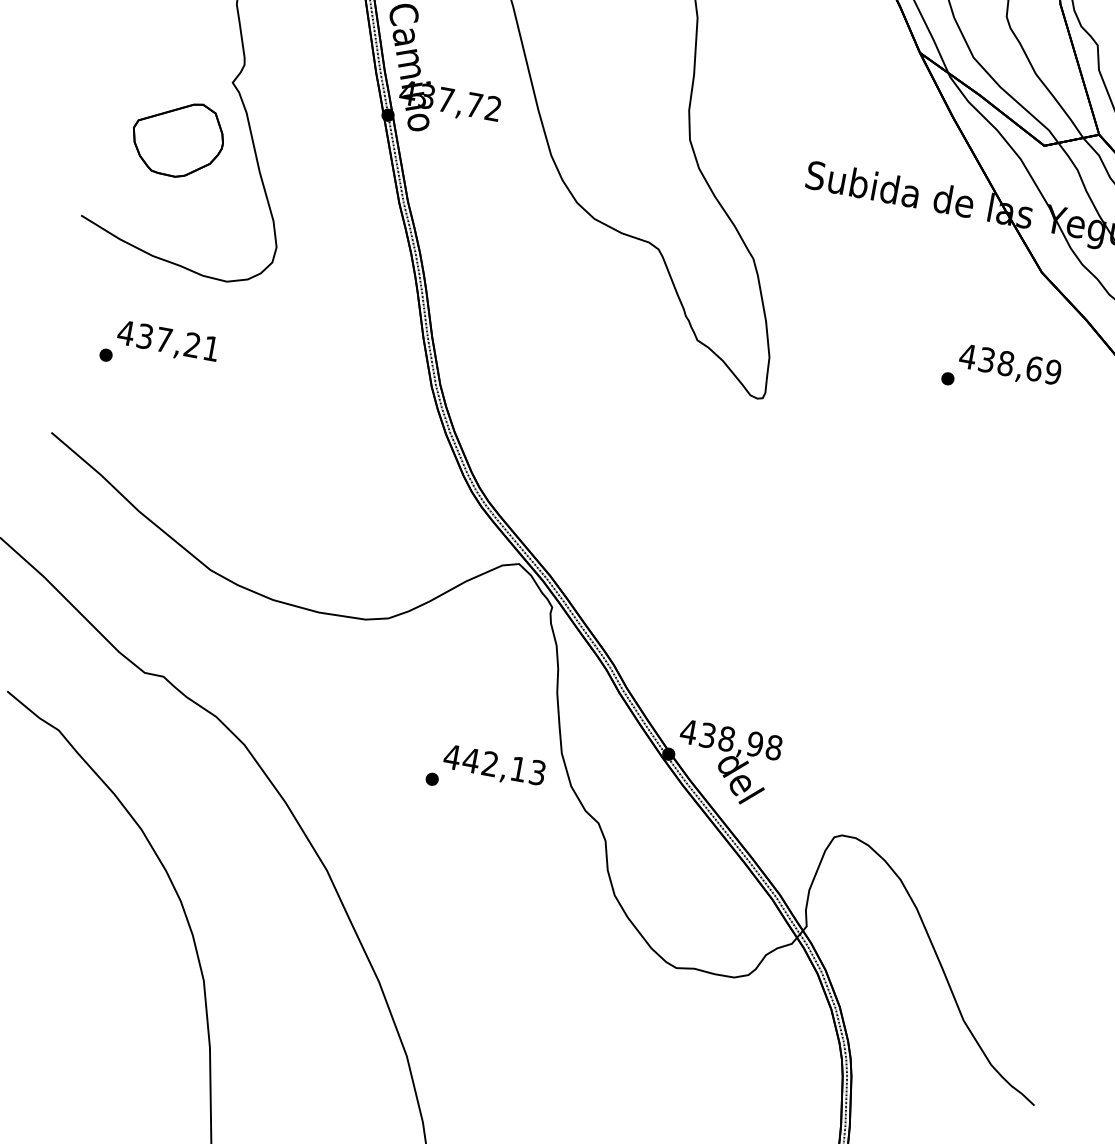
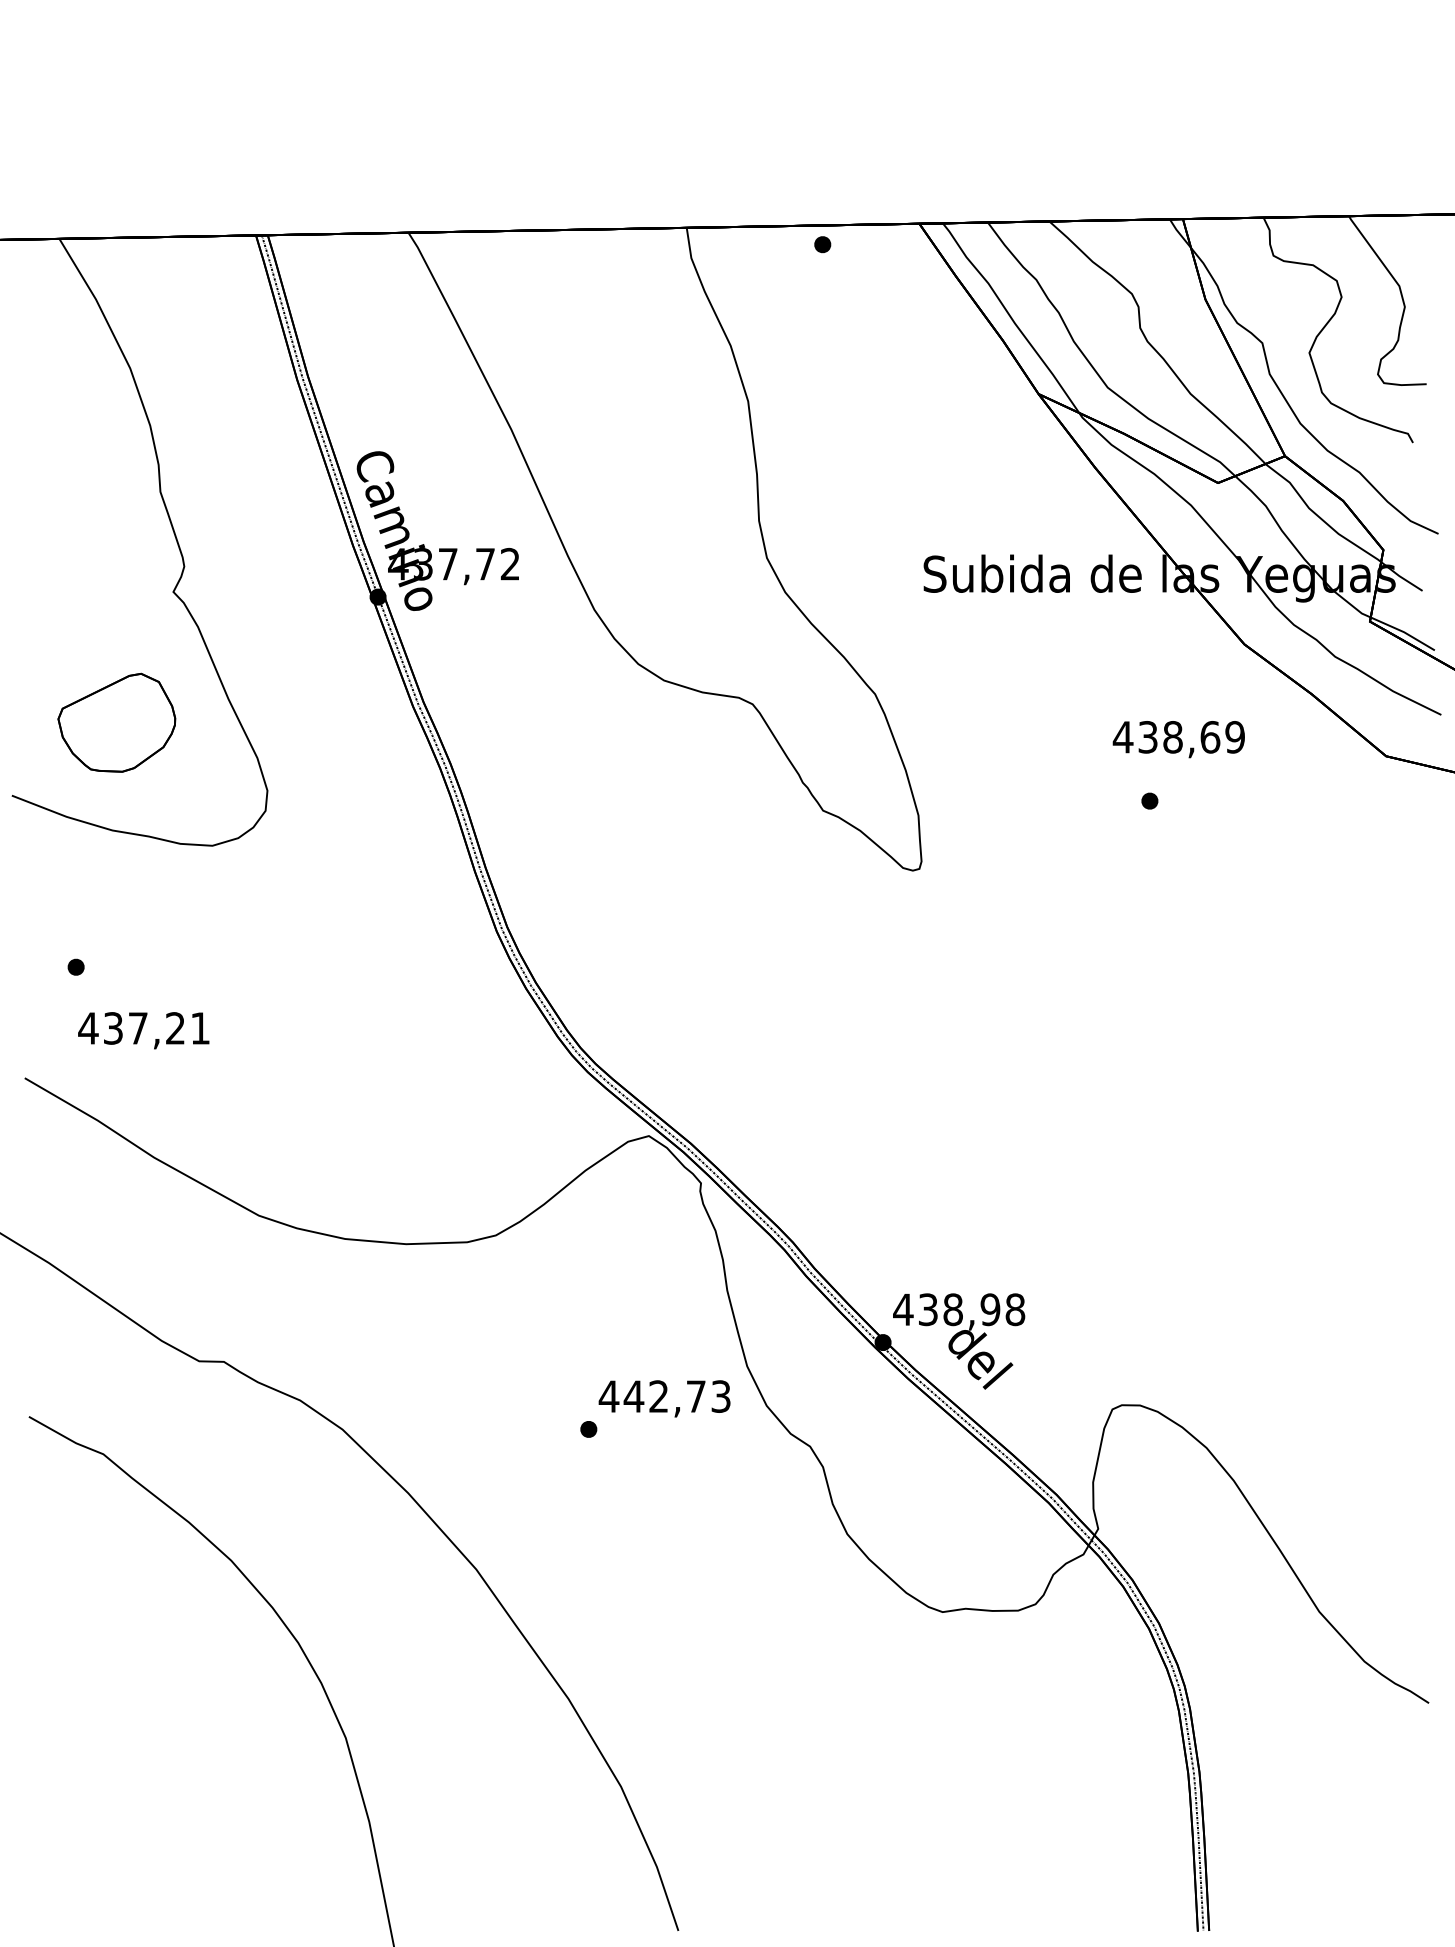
part: (177, 138) -> (116, 722), moved
text: (167, 342) -> (143, 1030), moved
text: (1009, 366) -> (1178, 739), moved
text: (518, 769) -> (696, 1396), 442,13 -> 442,73

